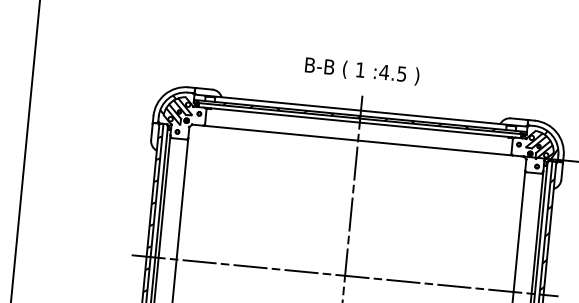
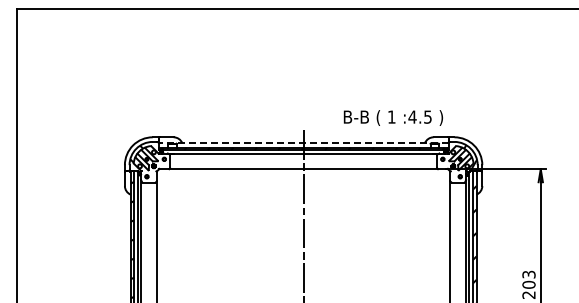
text: (361, 70) -> (392, 117), moved
line: (360, 111) -> (303, 143), solid -> dashed
line: (345, 275) -> (303, 286), removed

